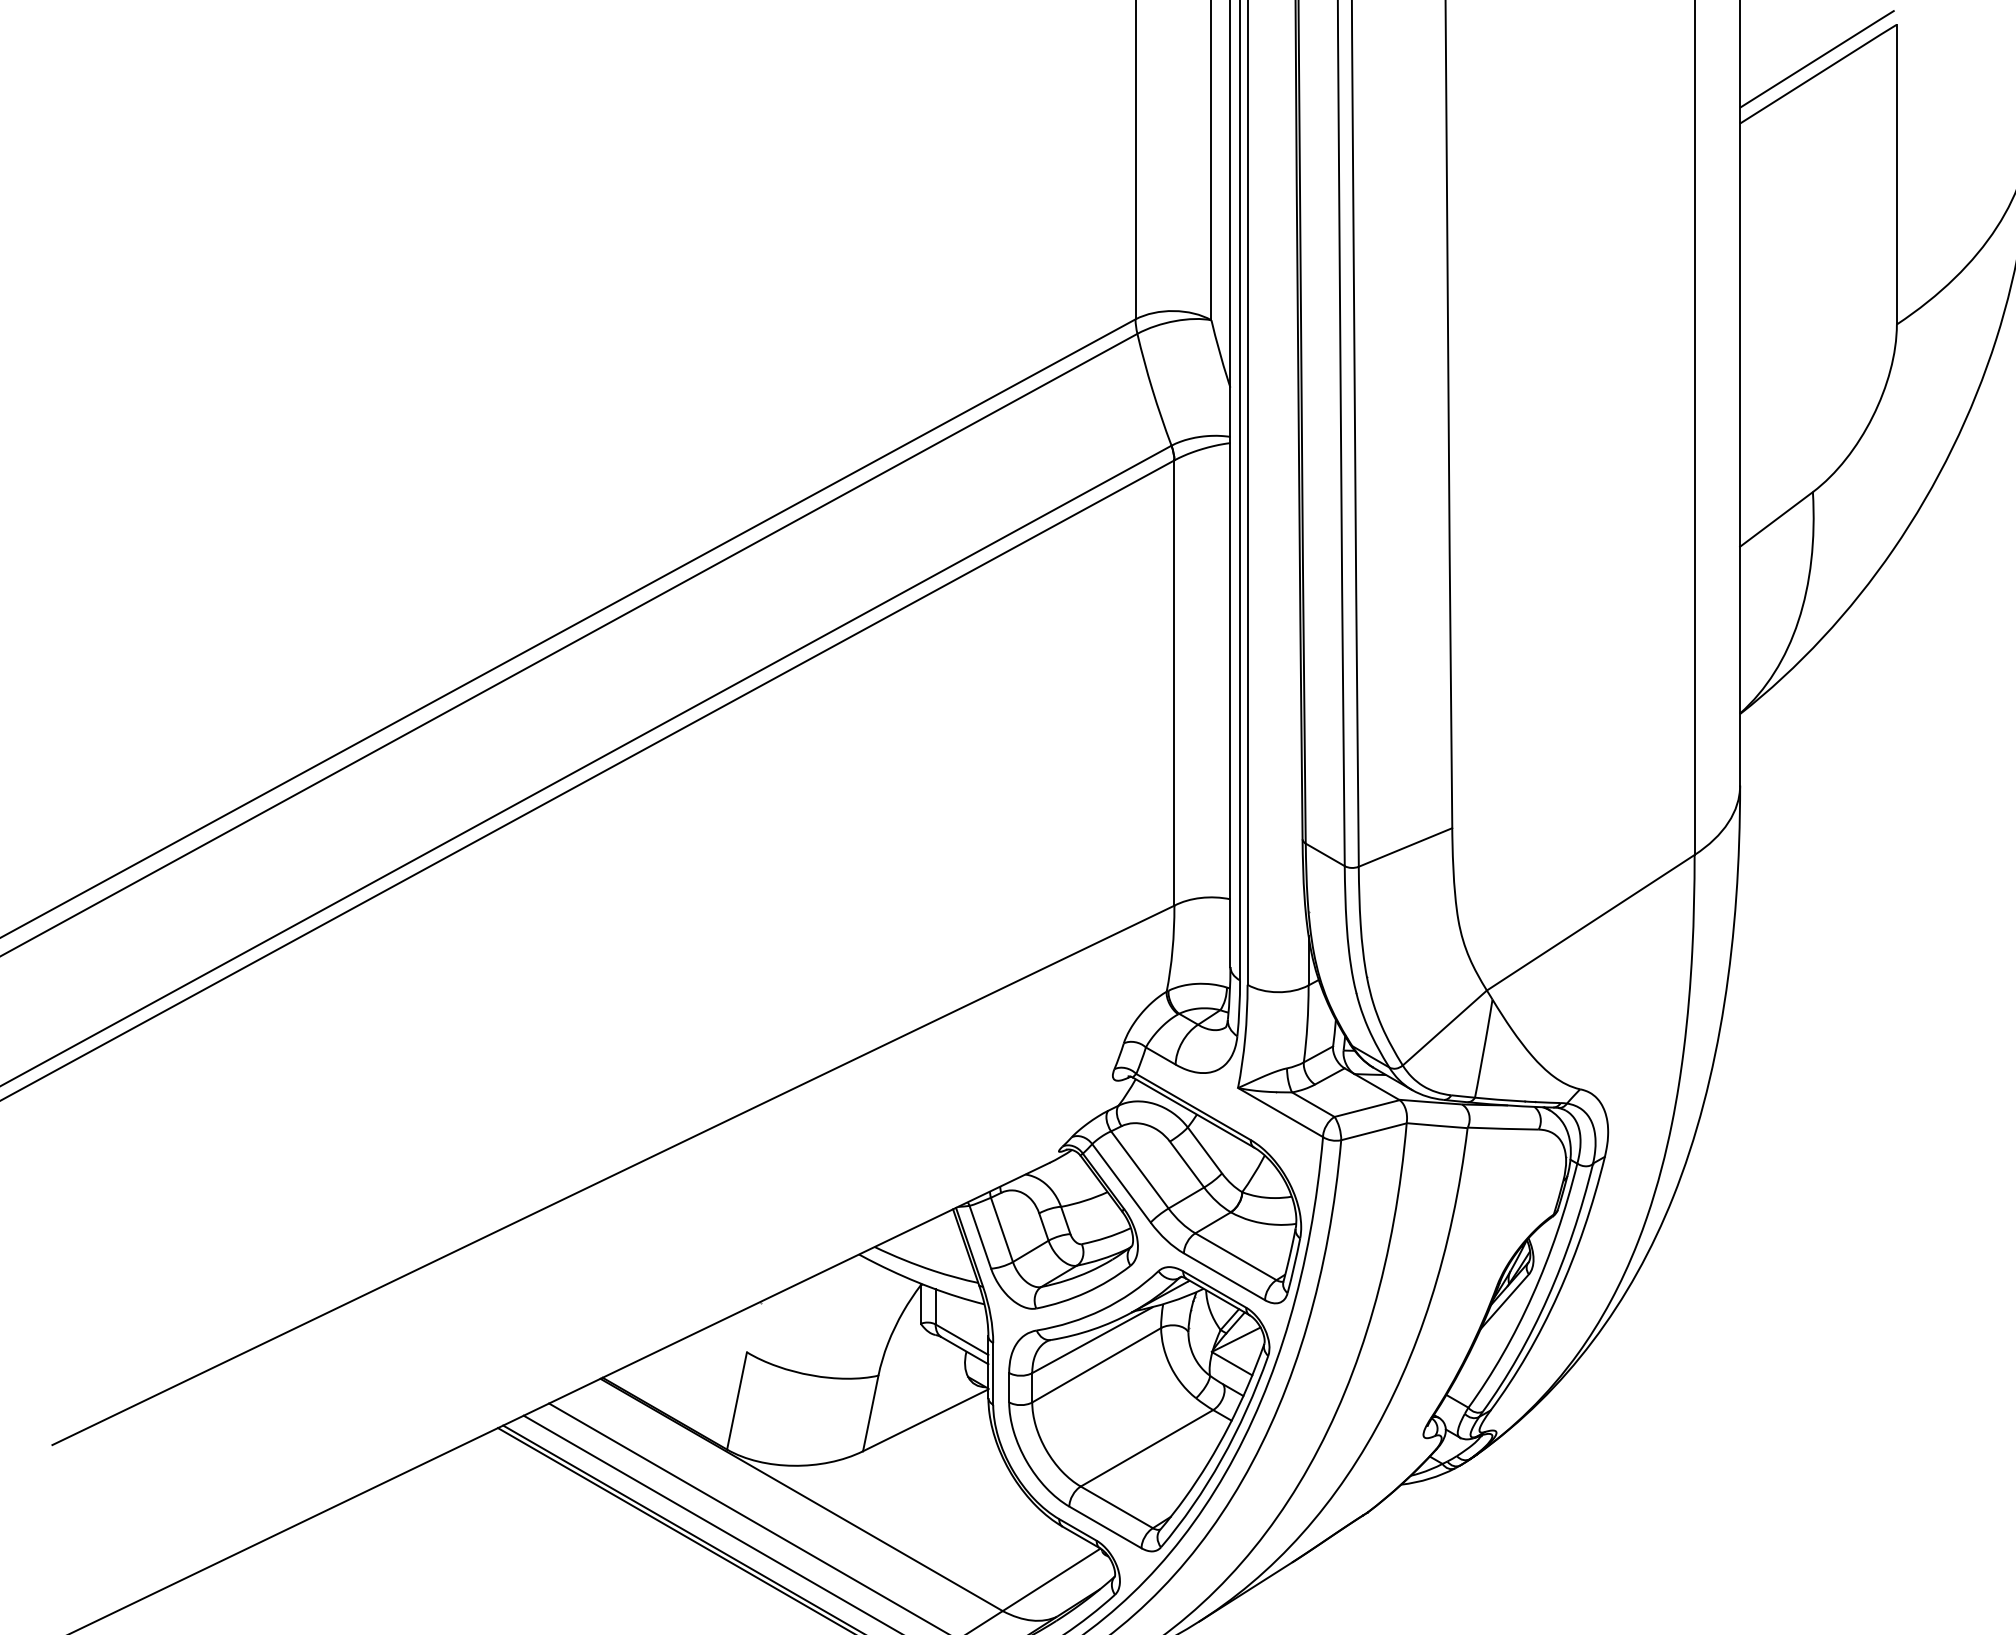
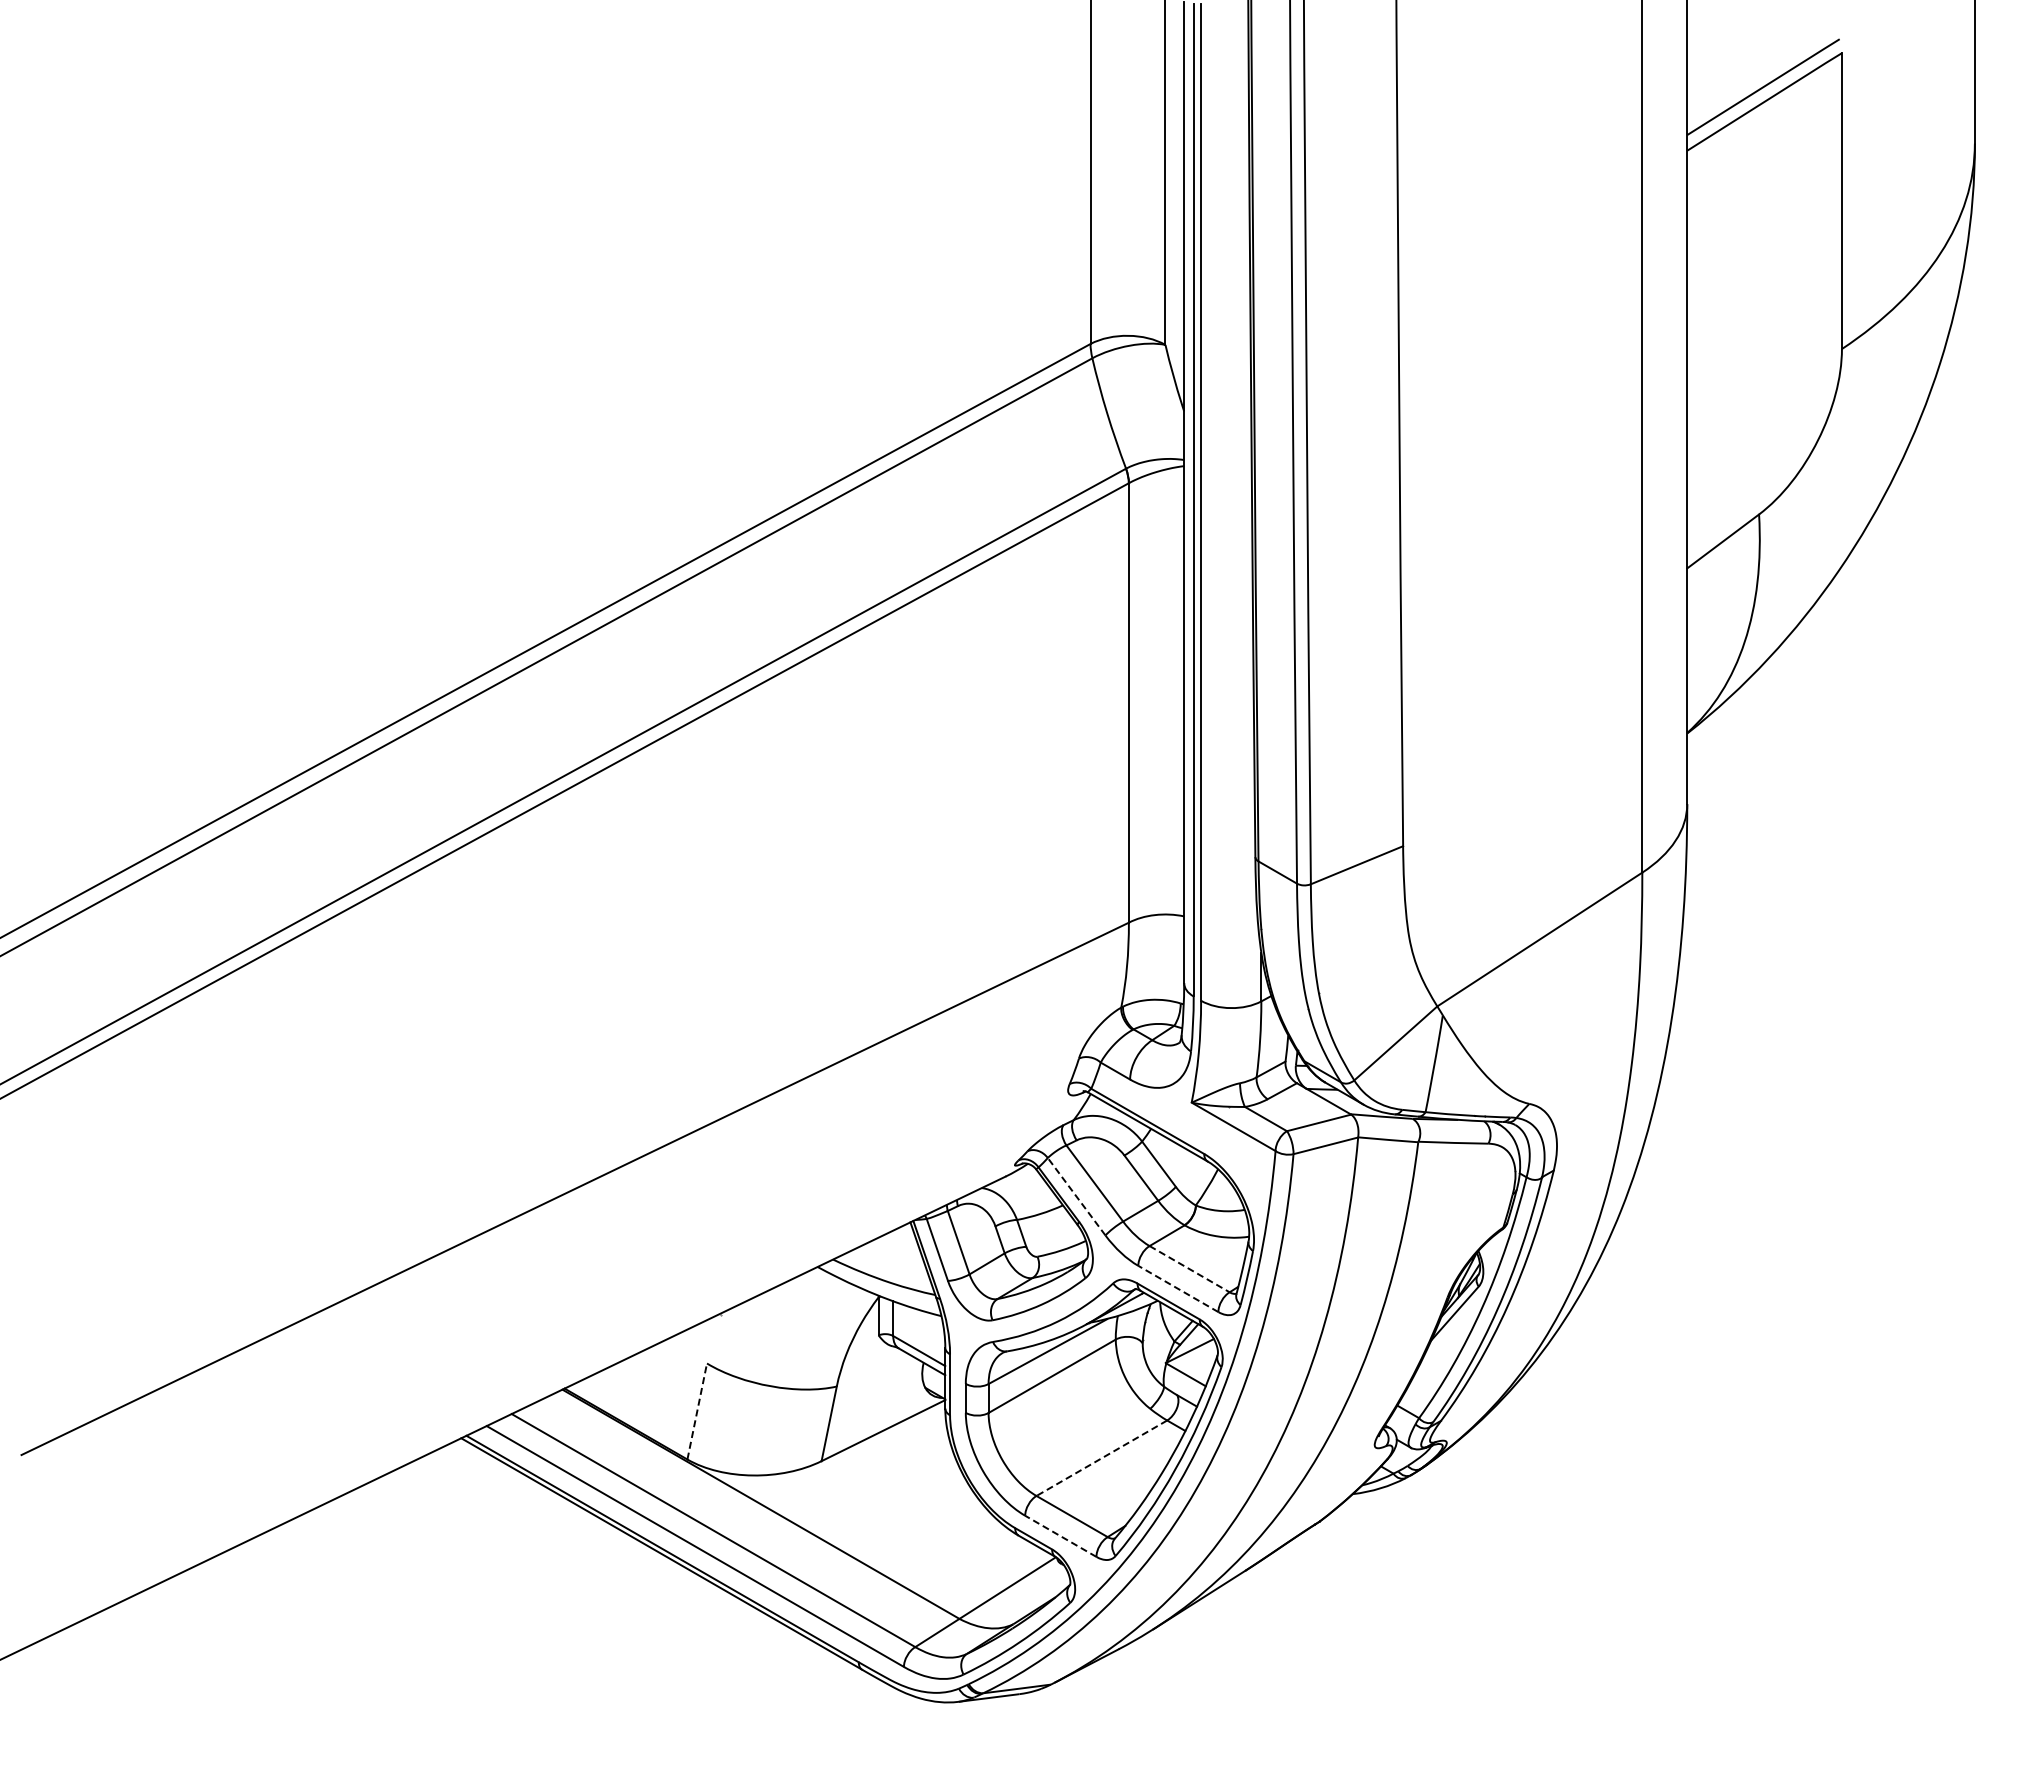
line: (1121, 1183) -> (1076, 1196), solid -> dashed
line: (1236, 1257) -> (1190, 1269), solid -> dashed
line: (1223, 1276) -> (1177, 1288), solid -> dashed
line: (737, 1400) -> (697, 1411), solid -> dashed
line: (1146, 1448) -> (1101, 1458), solid -> dashed
line: (1105, 1527) -> (1060, 1536), solid -> dashed

